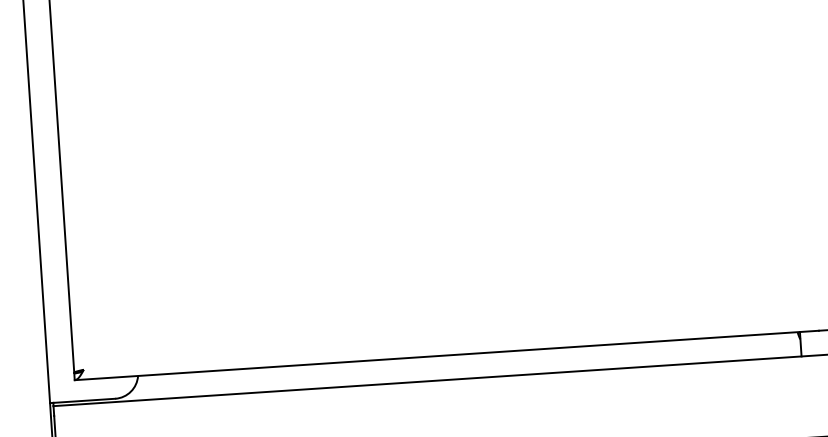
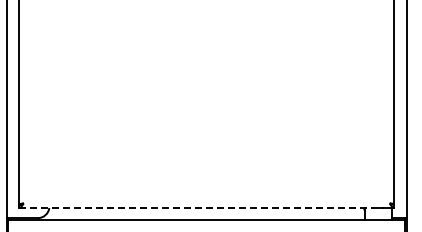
line: (446, 356) -> (196, 208), solid -> dashed

